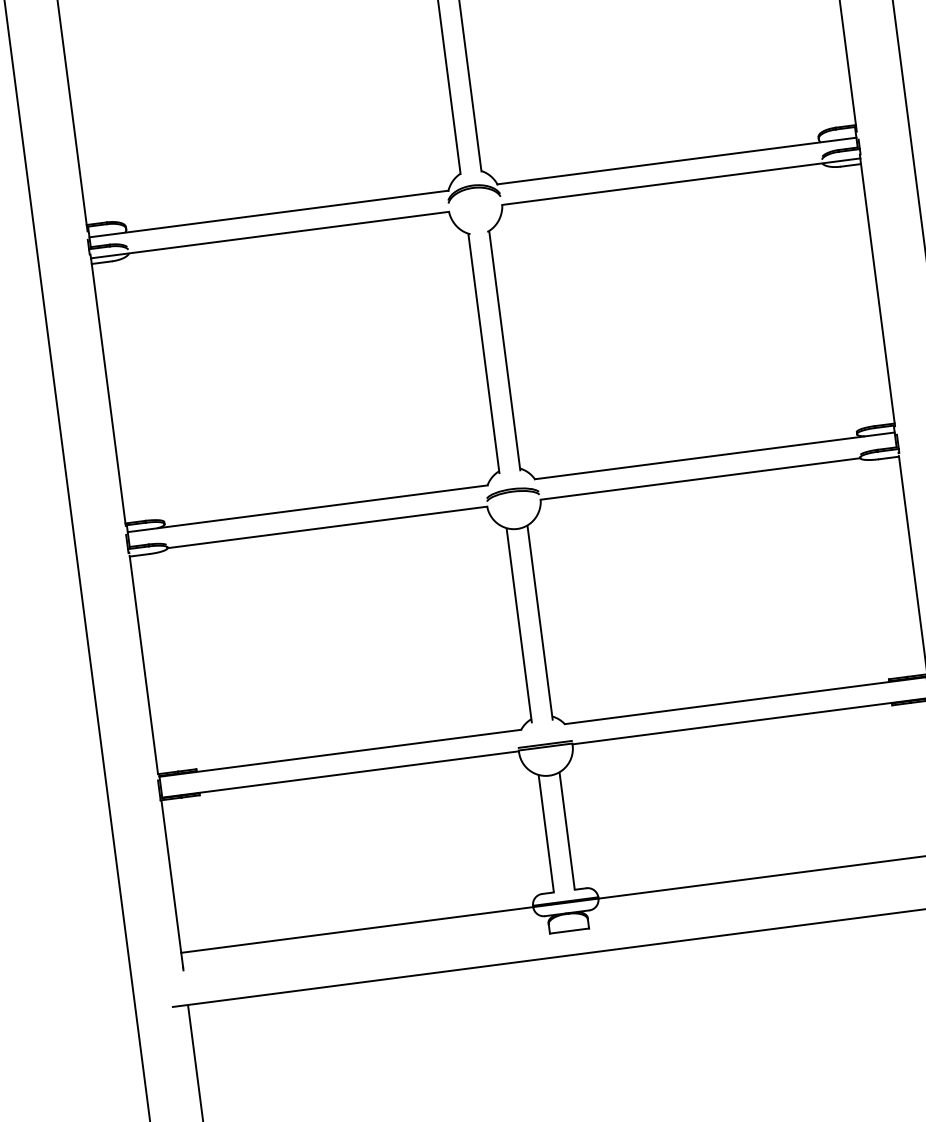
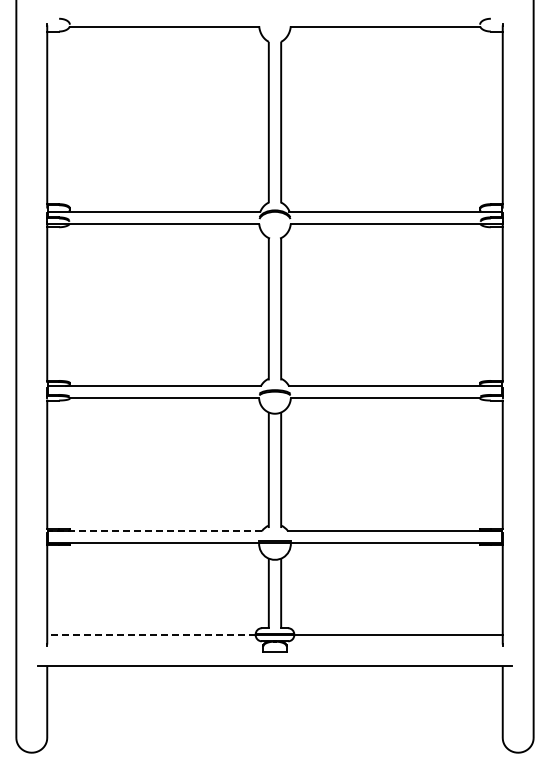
line: (339, 754) -> (154, 531), solid -> dashed
line: (355, 930) -> (150, 635), solid -> dashed

